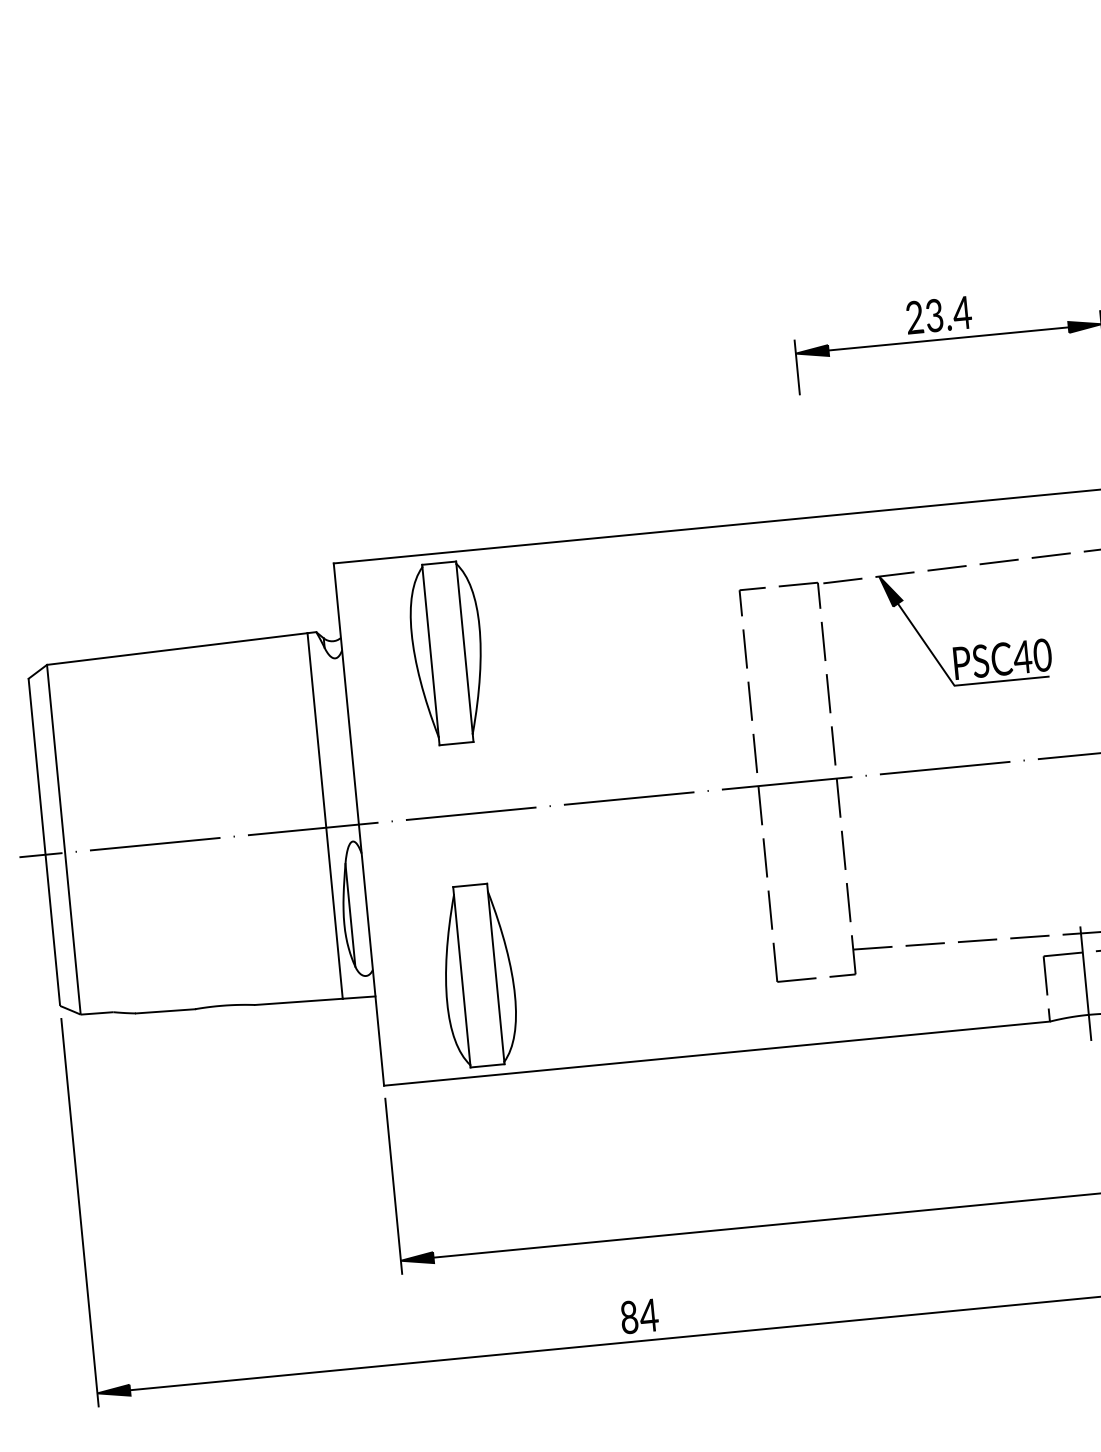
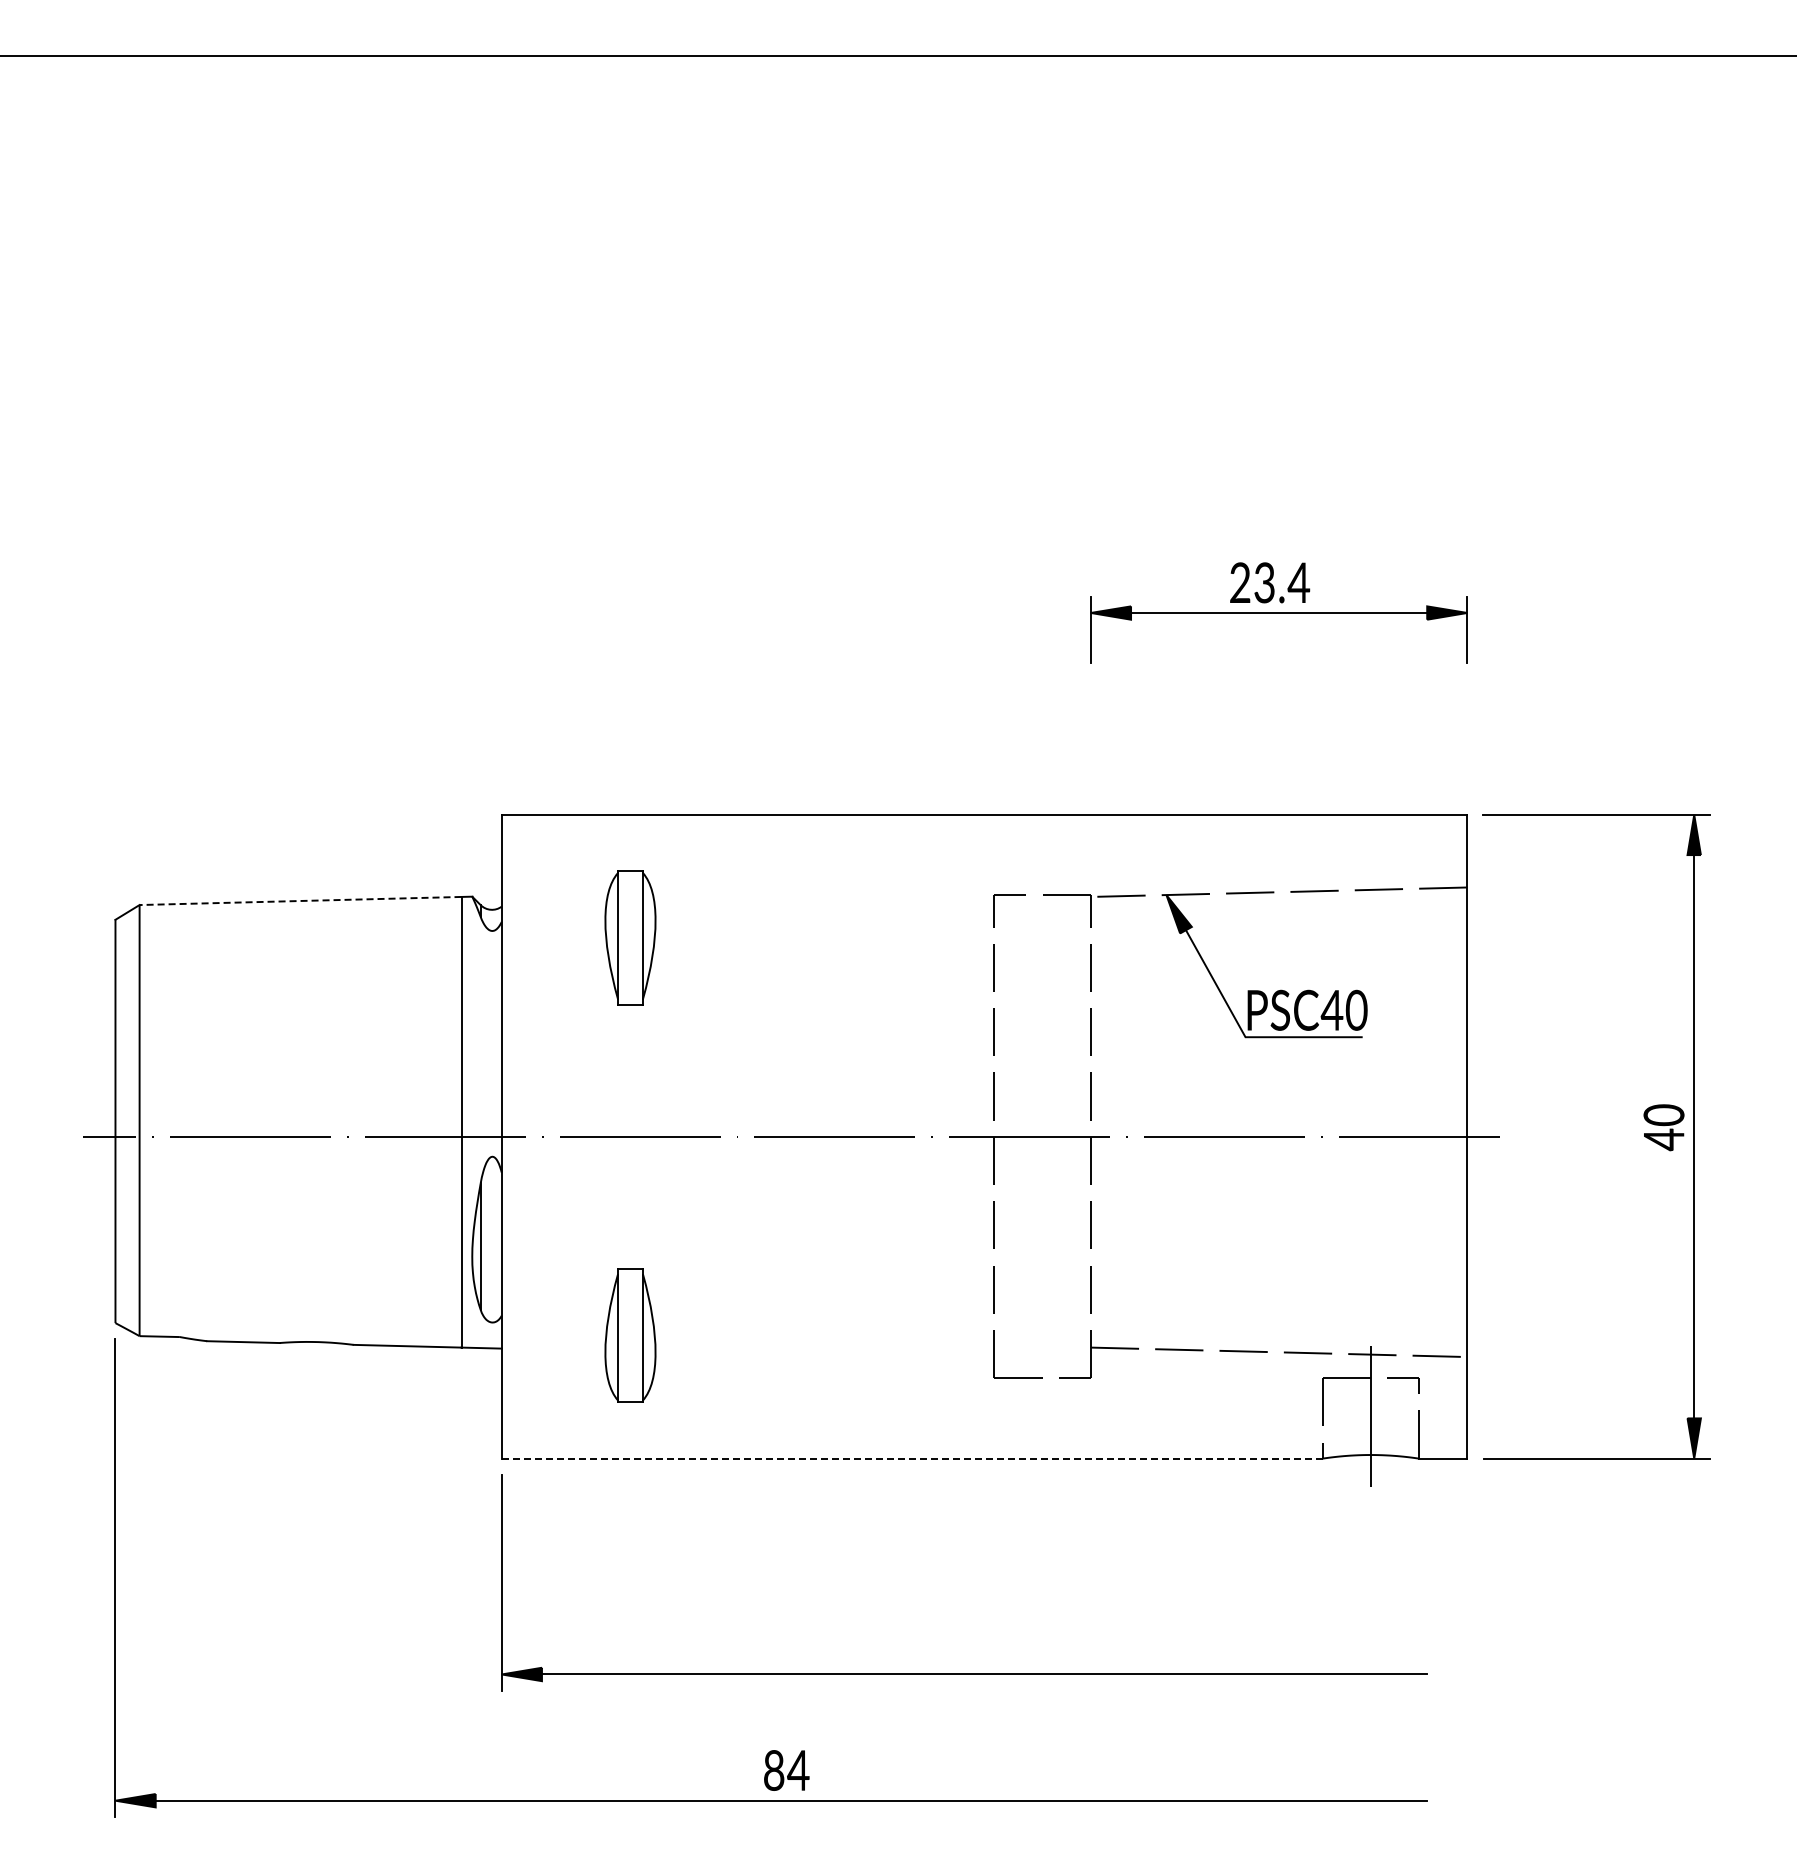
line: (177, 649) -> (300, 901), solid -> dashed
part: (447, 652) -> (630, 937), size x0.6
part: (478, 975) -> (630, 1335), size x0.6
line: (717, 1053) -> (912, 1458), solid -> dashed

